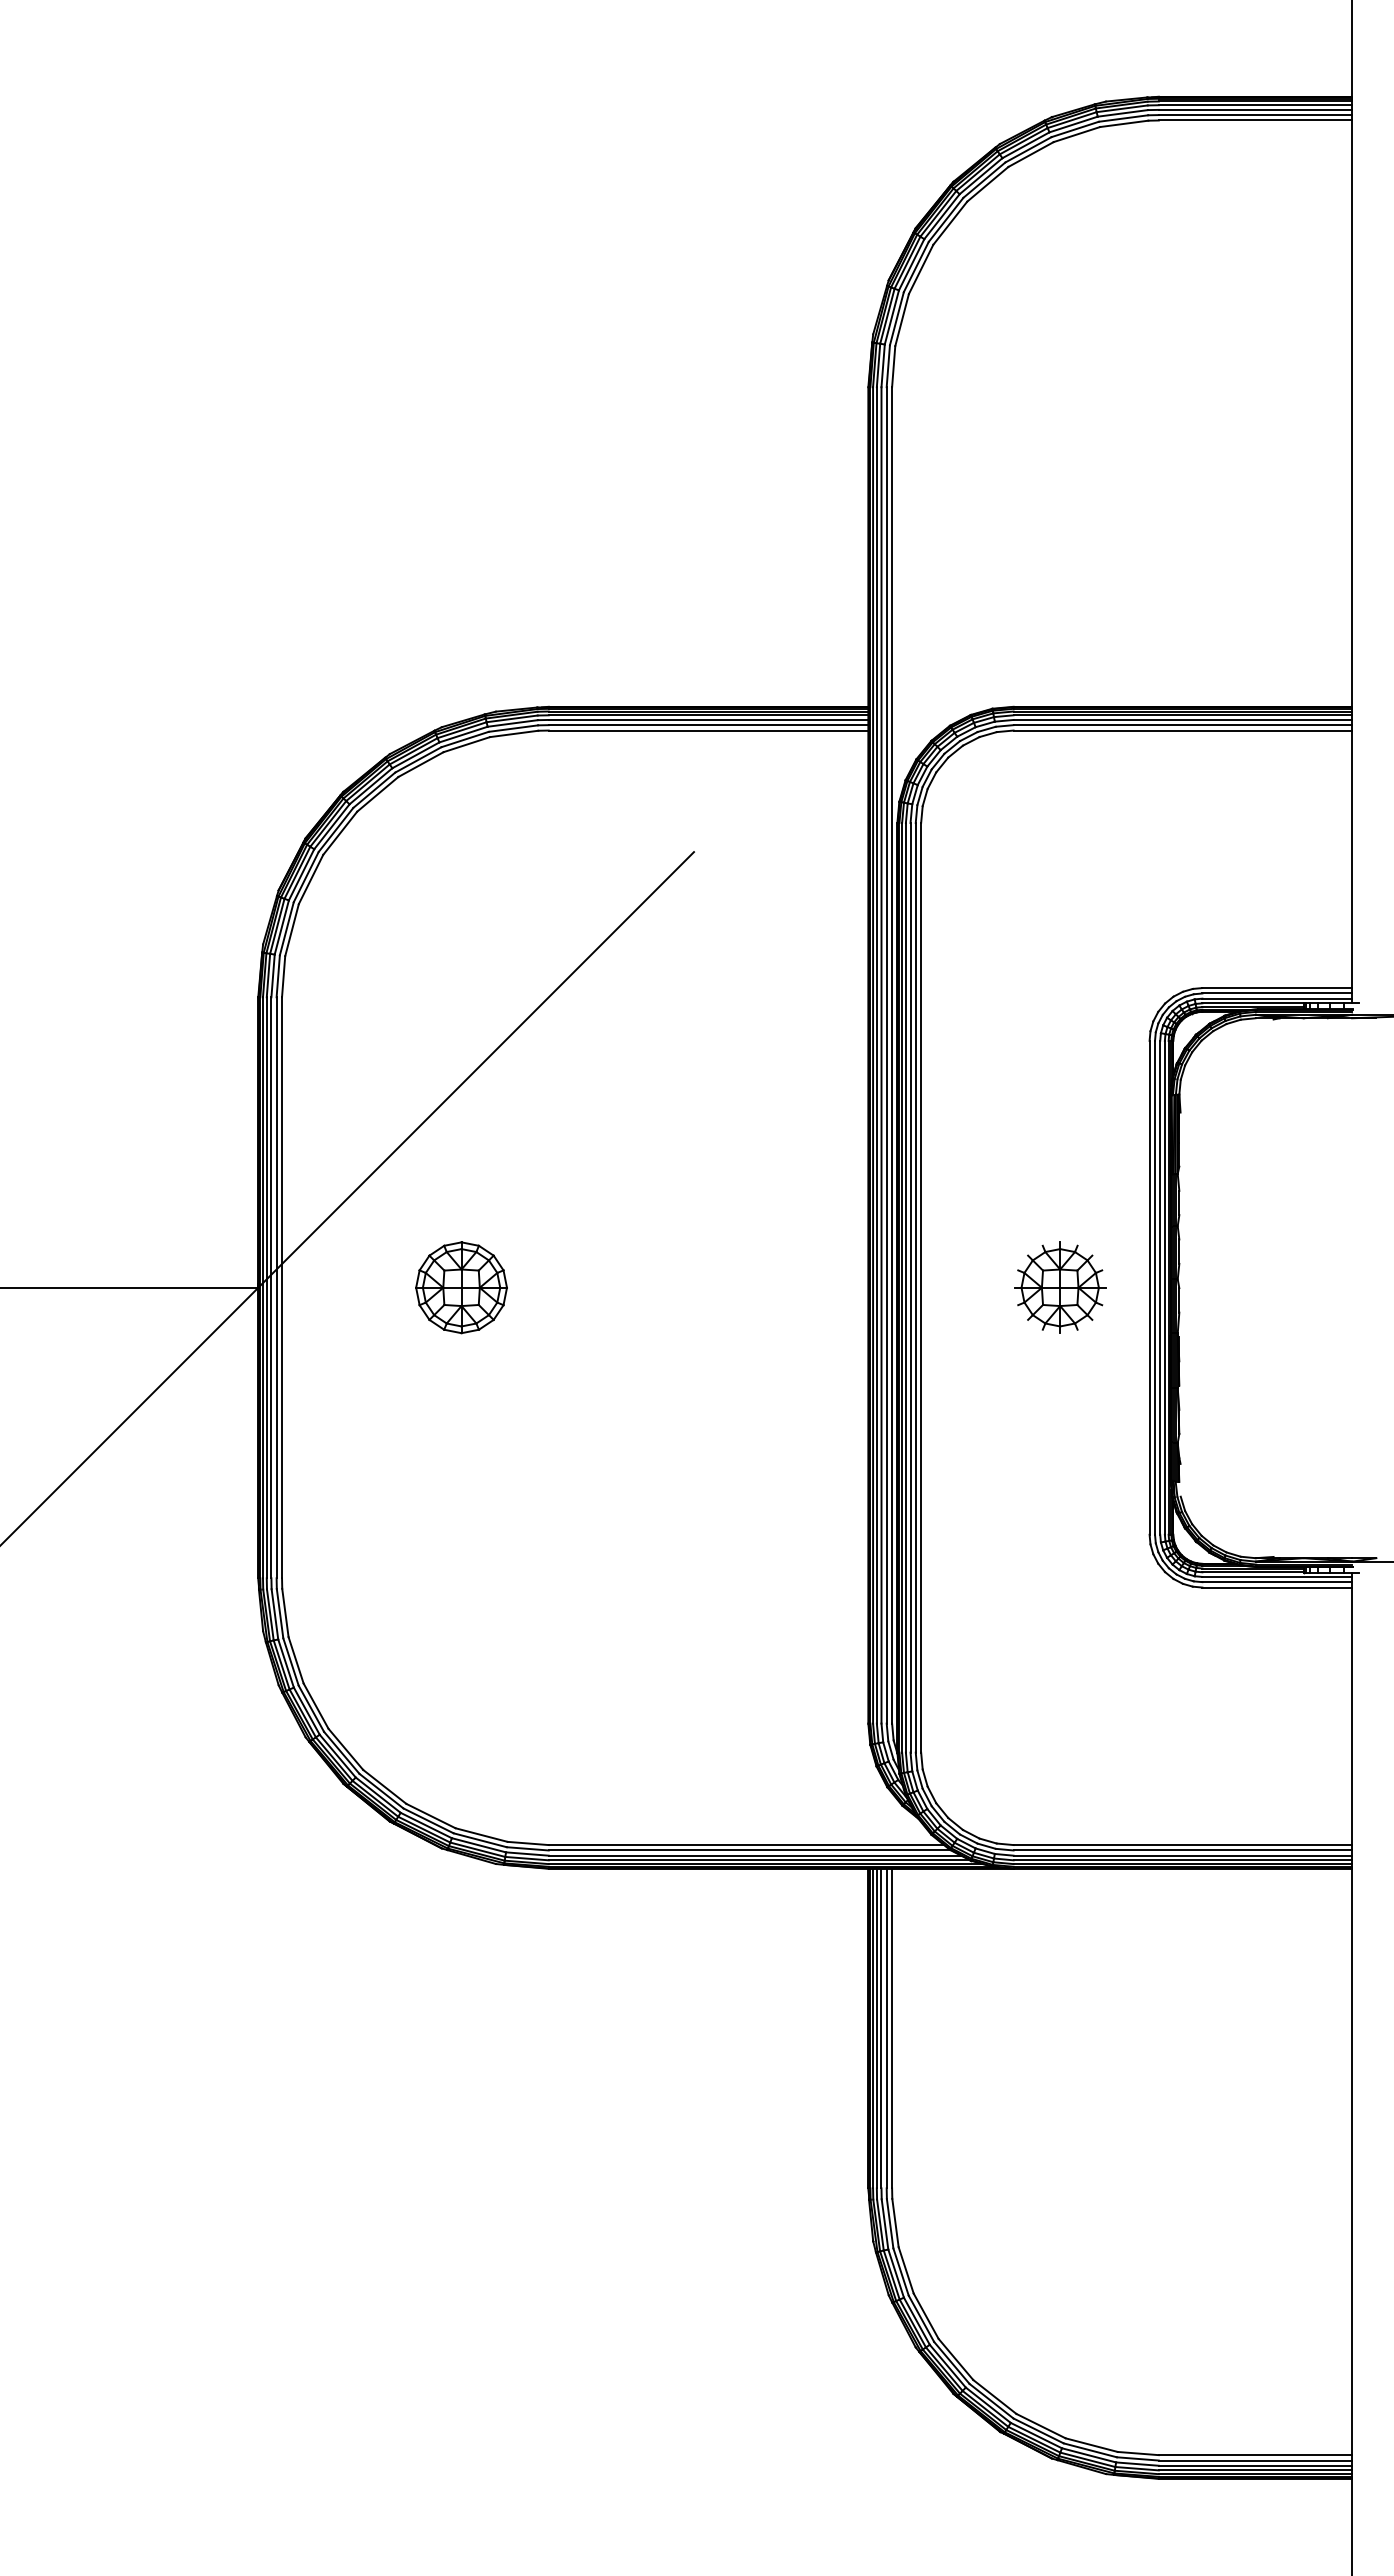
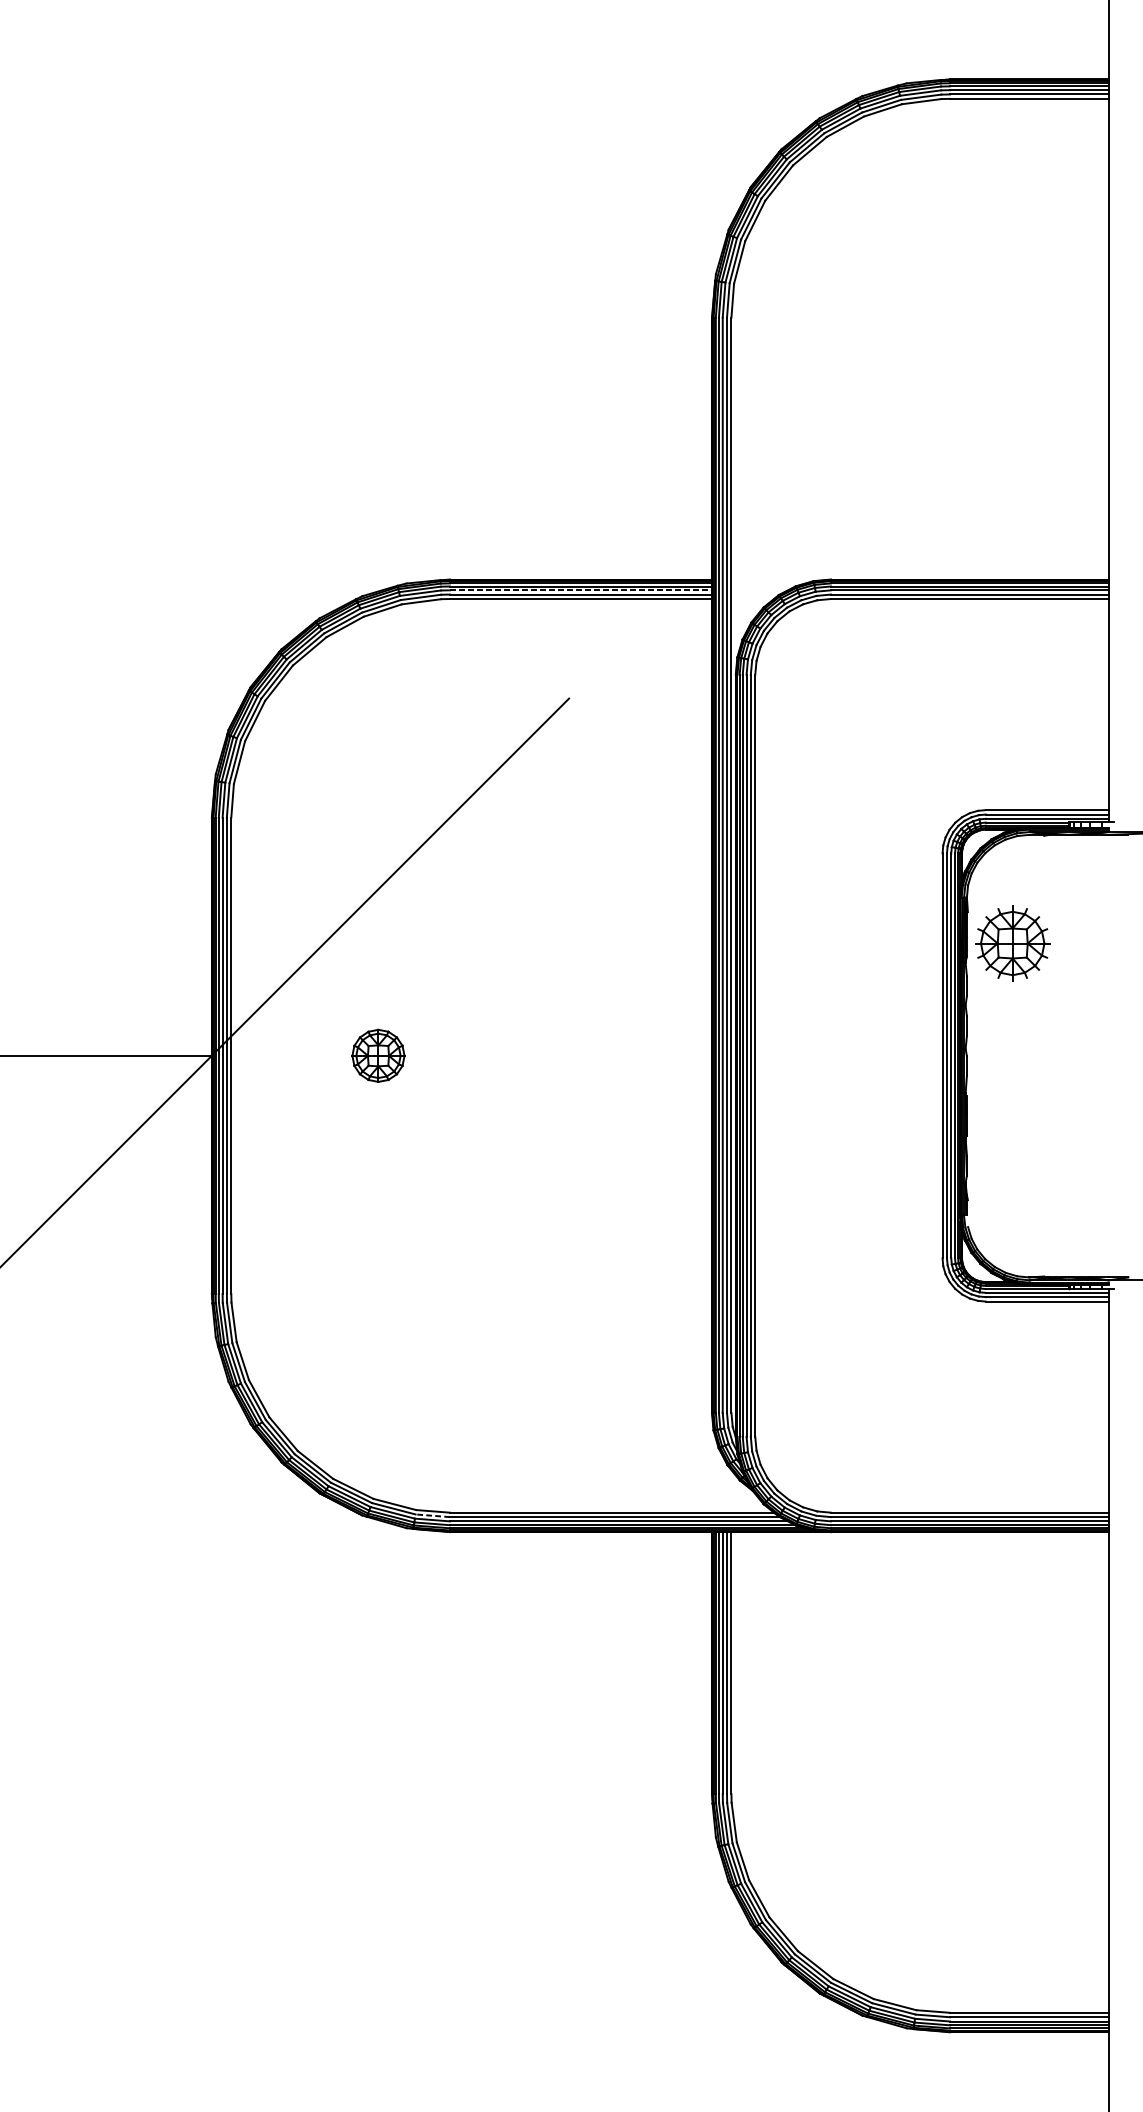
line: (708, 719) -> (580, 589), solid -> dashed
part: (461, 1287) -> (378, 1055), size x0.7
part: (1060, 1287) -> (1012, 943), moved
line: (527, 1848) -> (432, 1515), solid -> dashed

